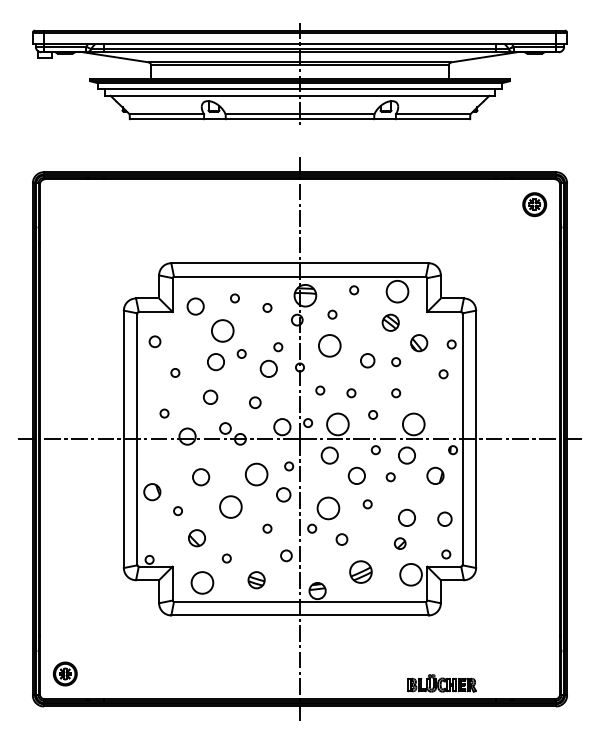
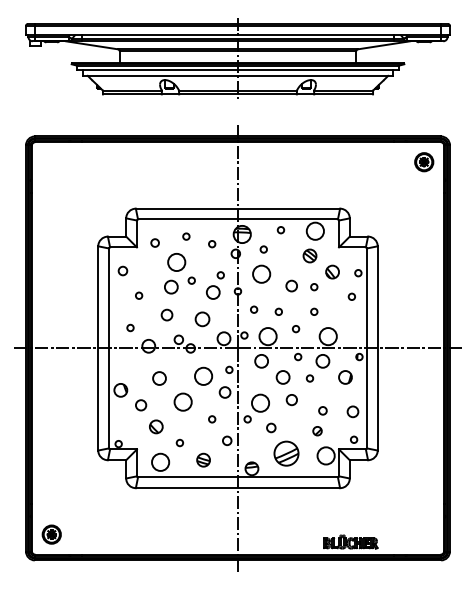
circle: (194, 305) -> (154, 242), size x0.6
circle: (255, 402) -> (202, 319), size x1.6
circle: (367, 503) -> (291, 399), size x1.6
circle: (178, 511) -> (141, 405), size x1.6
circle: (406, 517) -> (322, 410), size x0.6
part: (359, 571) -> (285, 453), size x1.4

